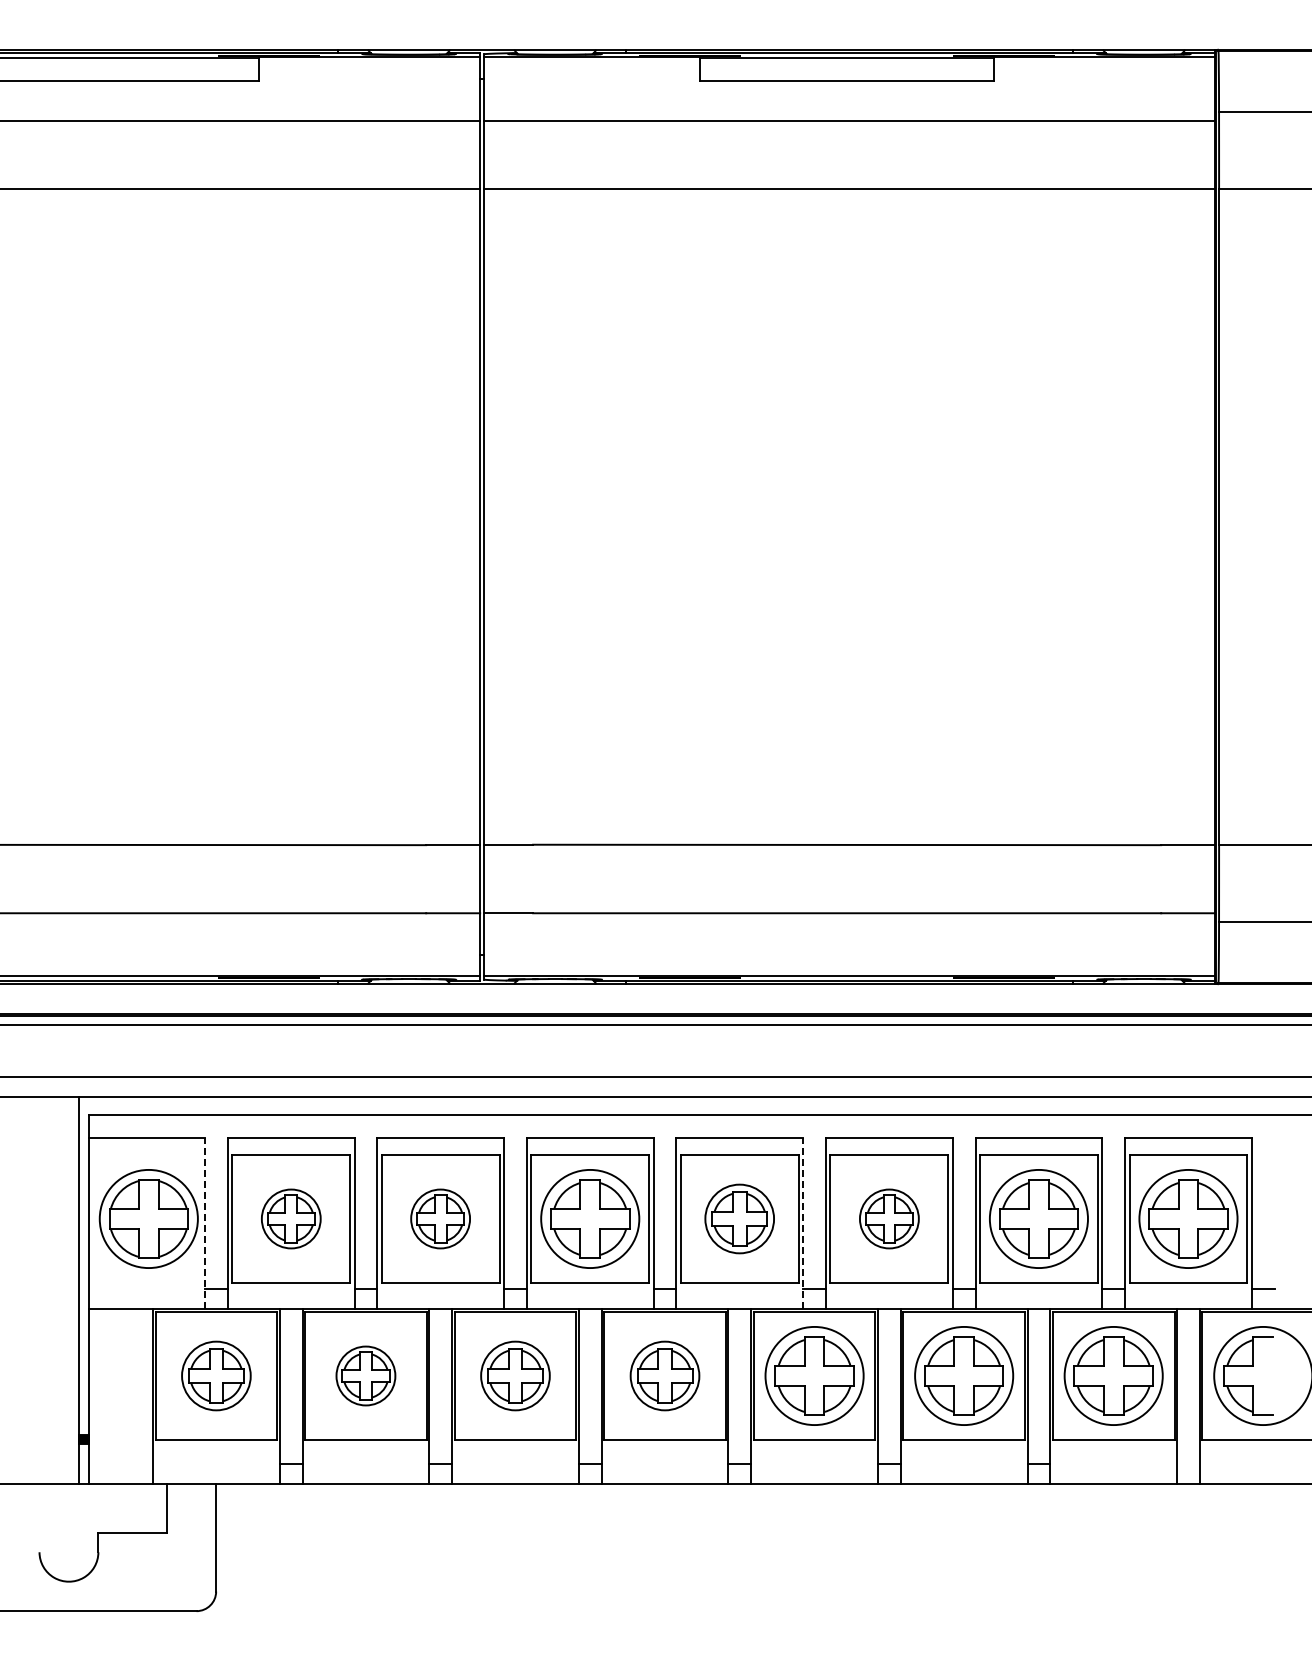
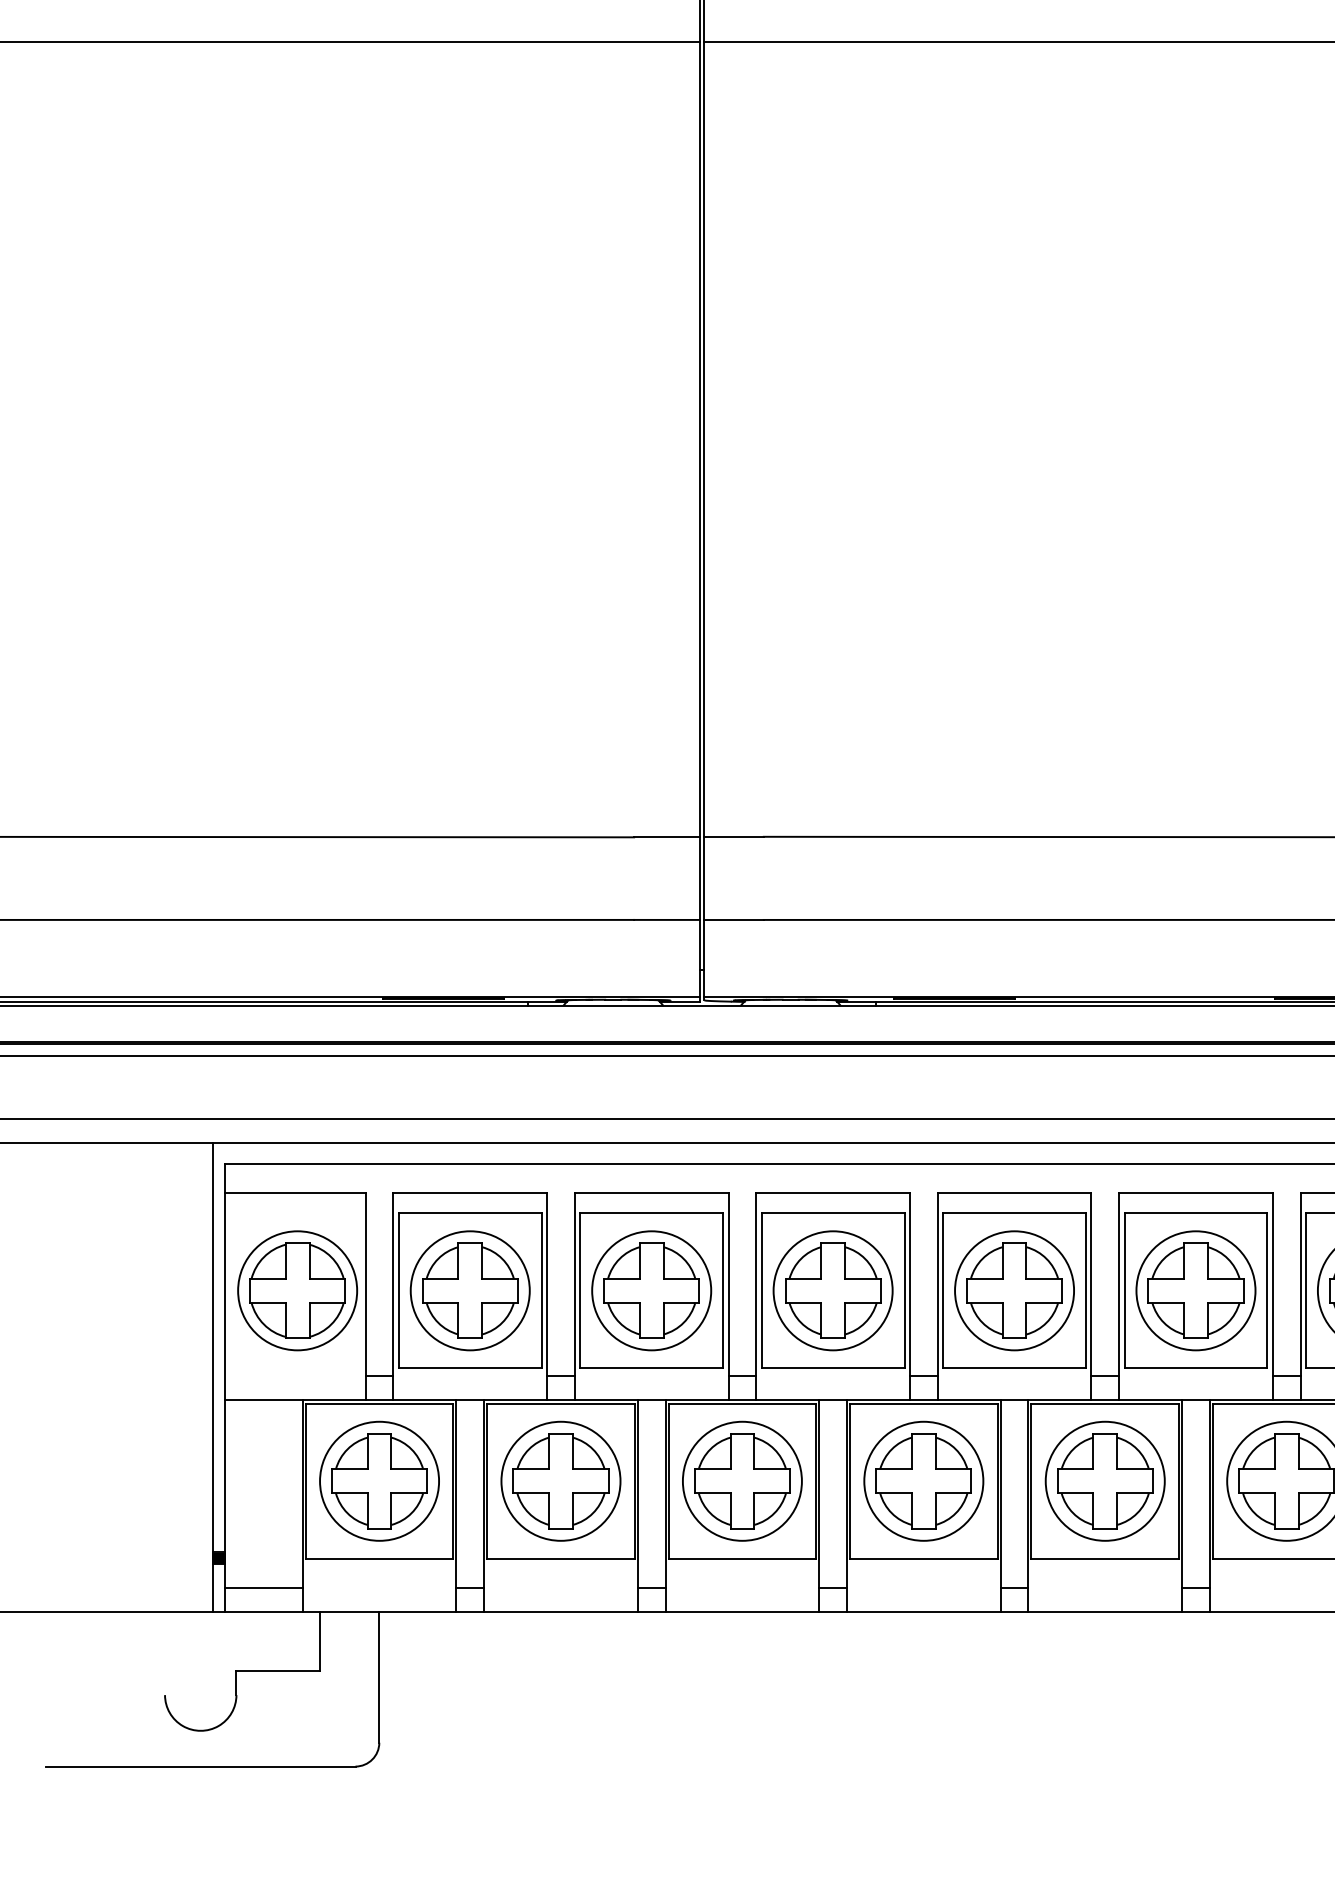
part: (291, 1218) -> (470, 1290), size x1.67
part: (440, 1218) -> (651, 1290), size x1.67
part: (739, 1218) -> (1014, 1290), size x1.43
part: (889, 1218) -> (1196, 1290), size x1.67
line: (204, 1223) -> (365, 1296), dashed -> solid
line: (803, 1223) -> (1091, 1296), dashed -> solid
part: (216, 1375) -> (379, 1480), size x1.43
part: (365, 1375) -> (560, 1480), size x1.67
part: (515, 1375) -> (742, 1480), size x1.43
part: (664, 1375) -> (923, 1480), size x1.43
line: (120, 1463) -> (263, 1587), added

